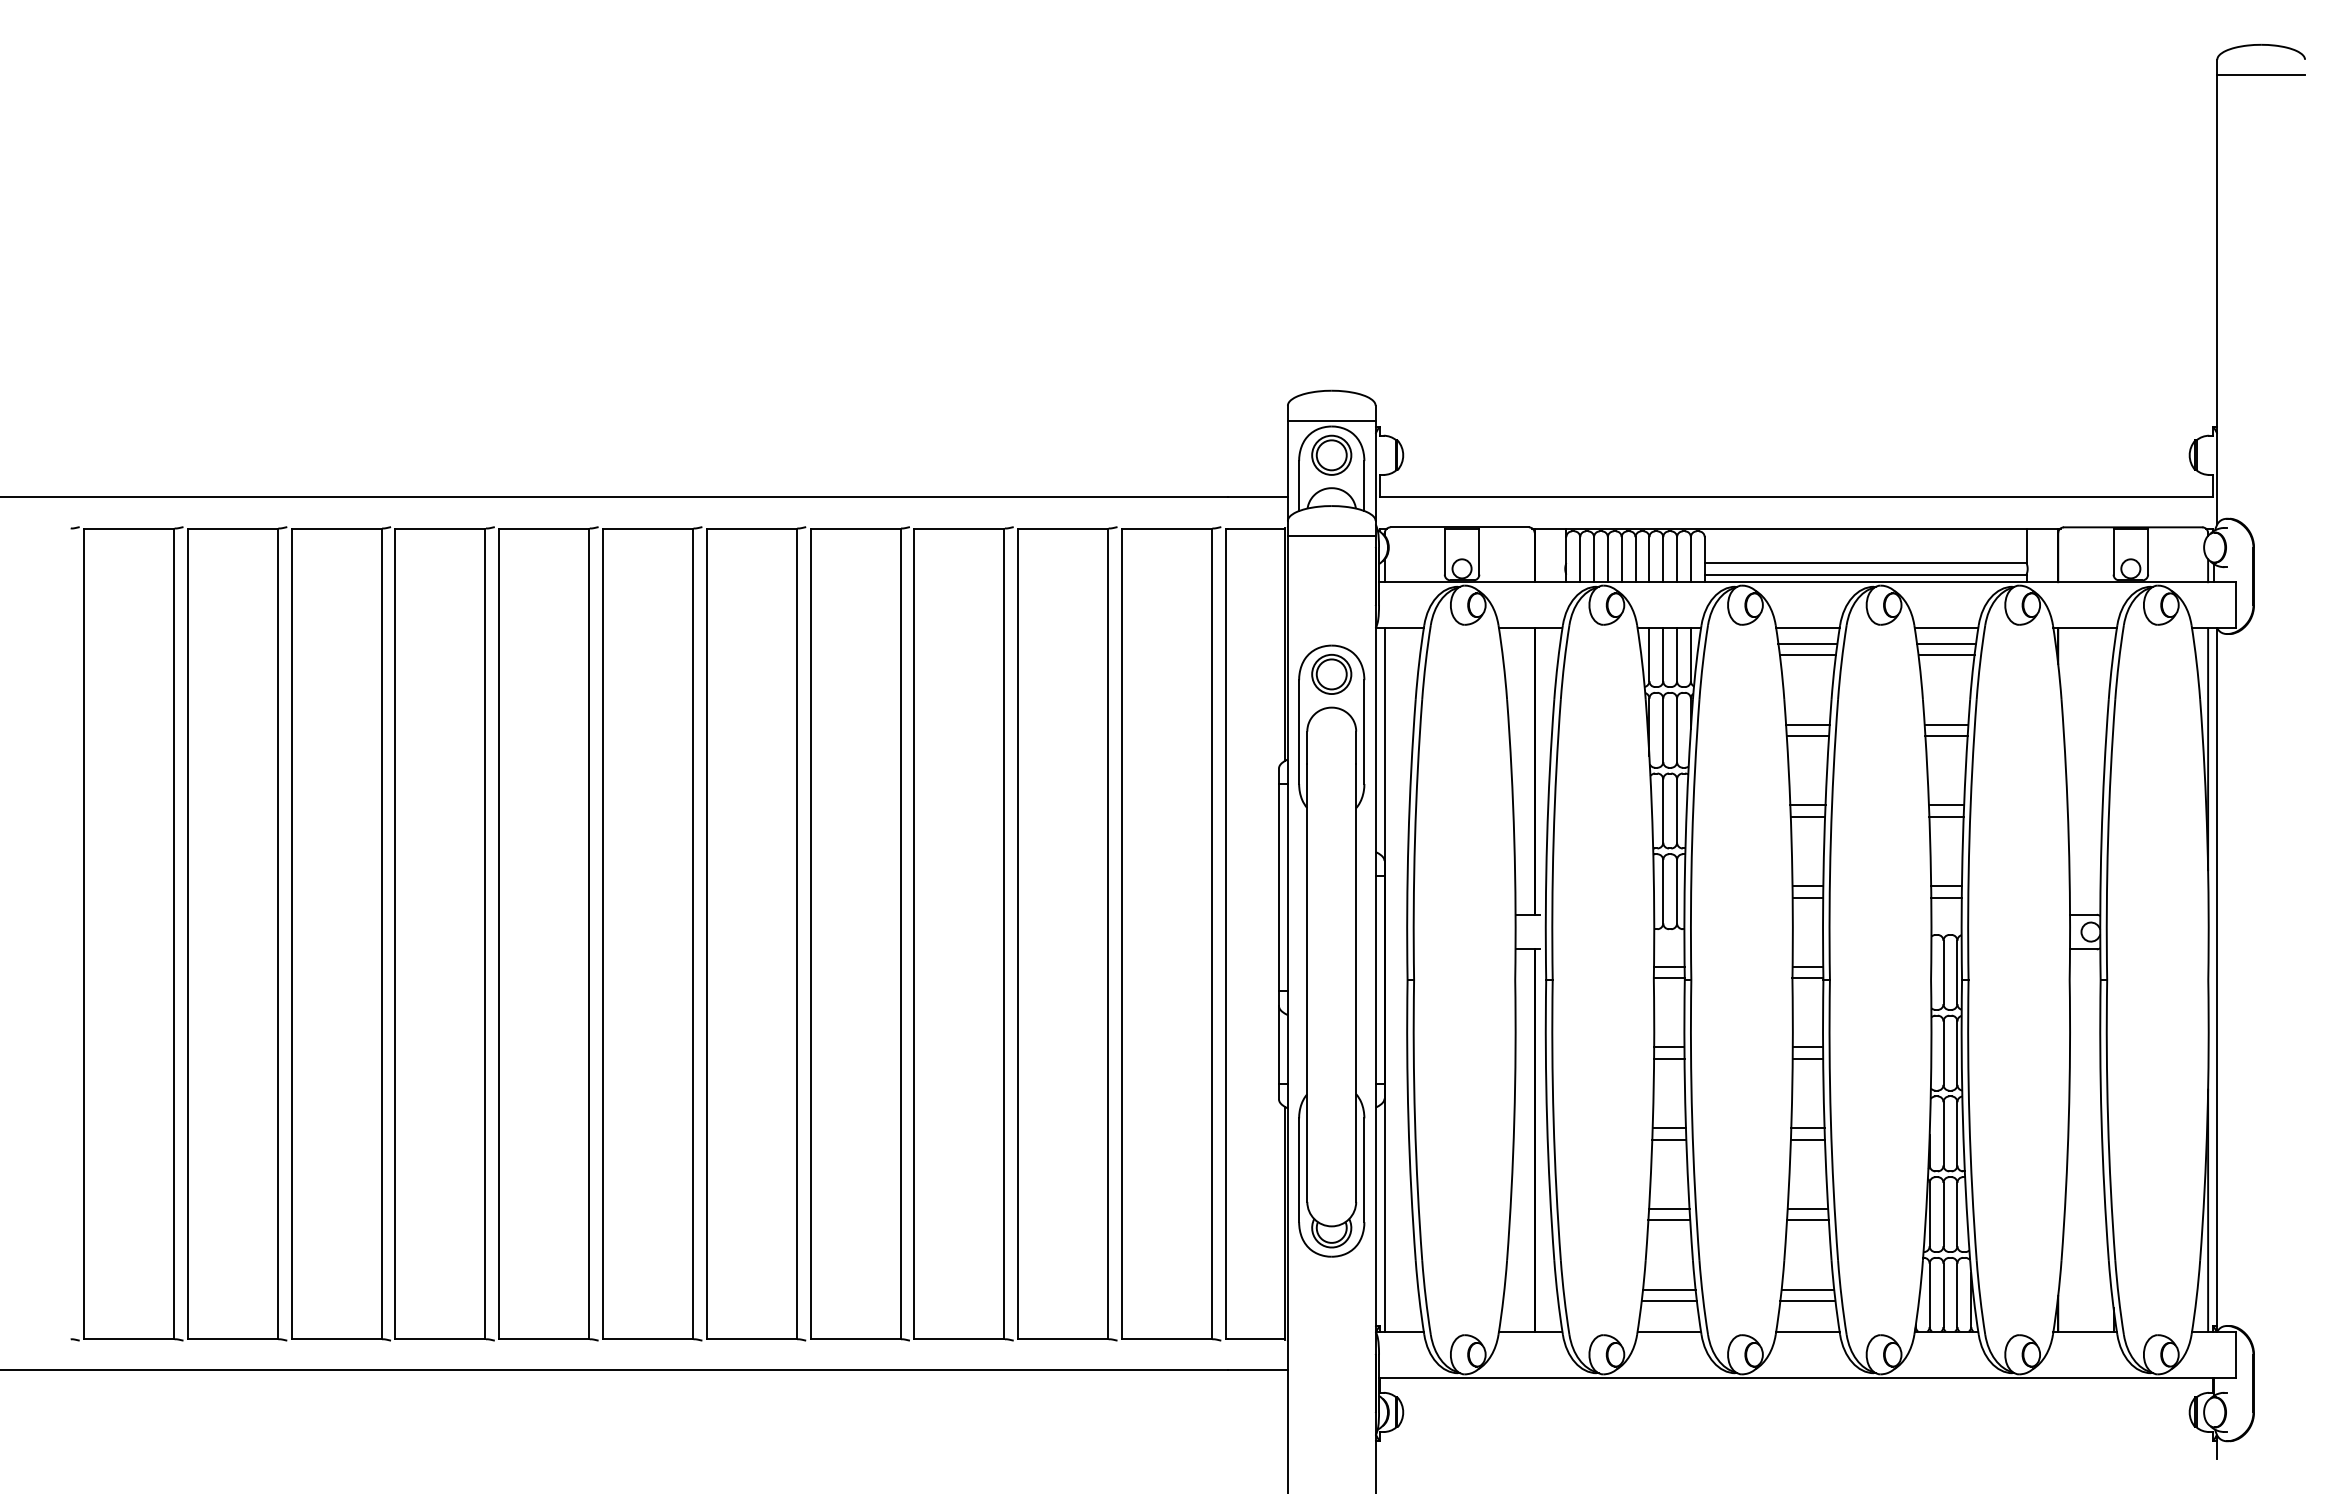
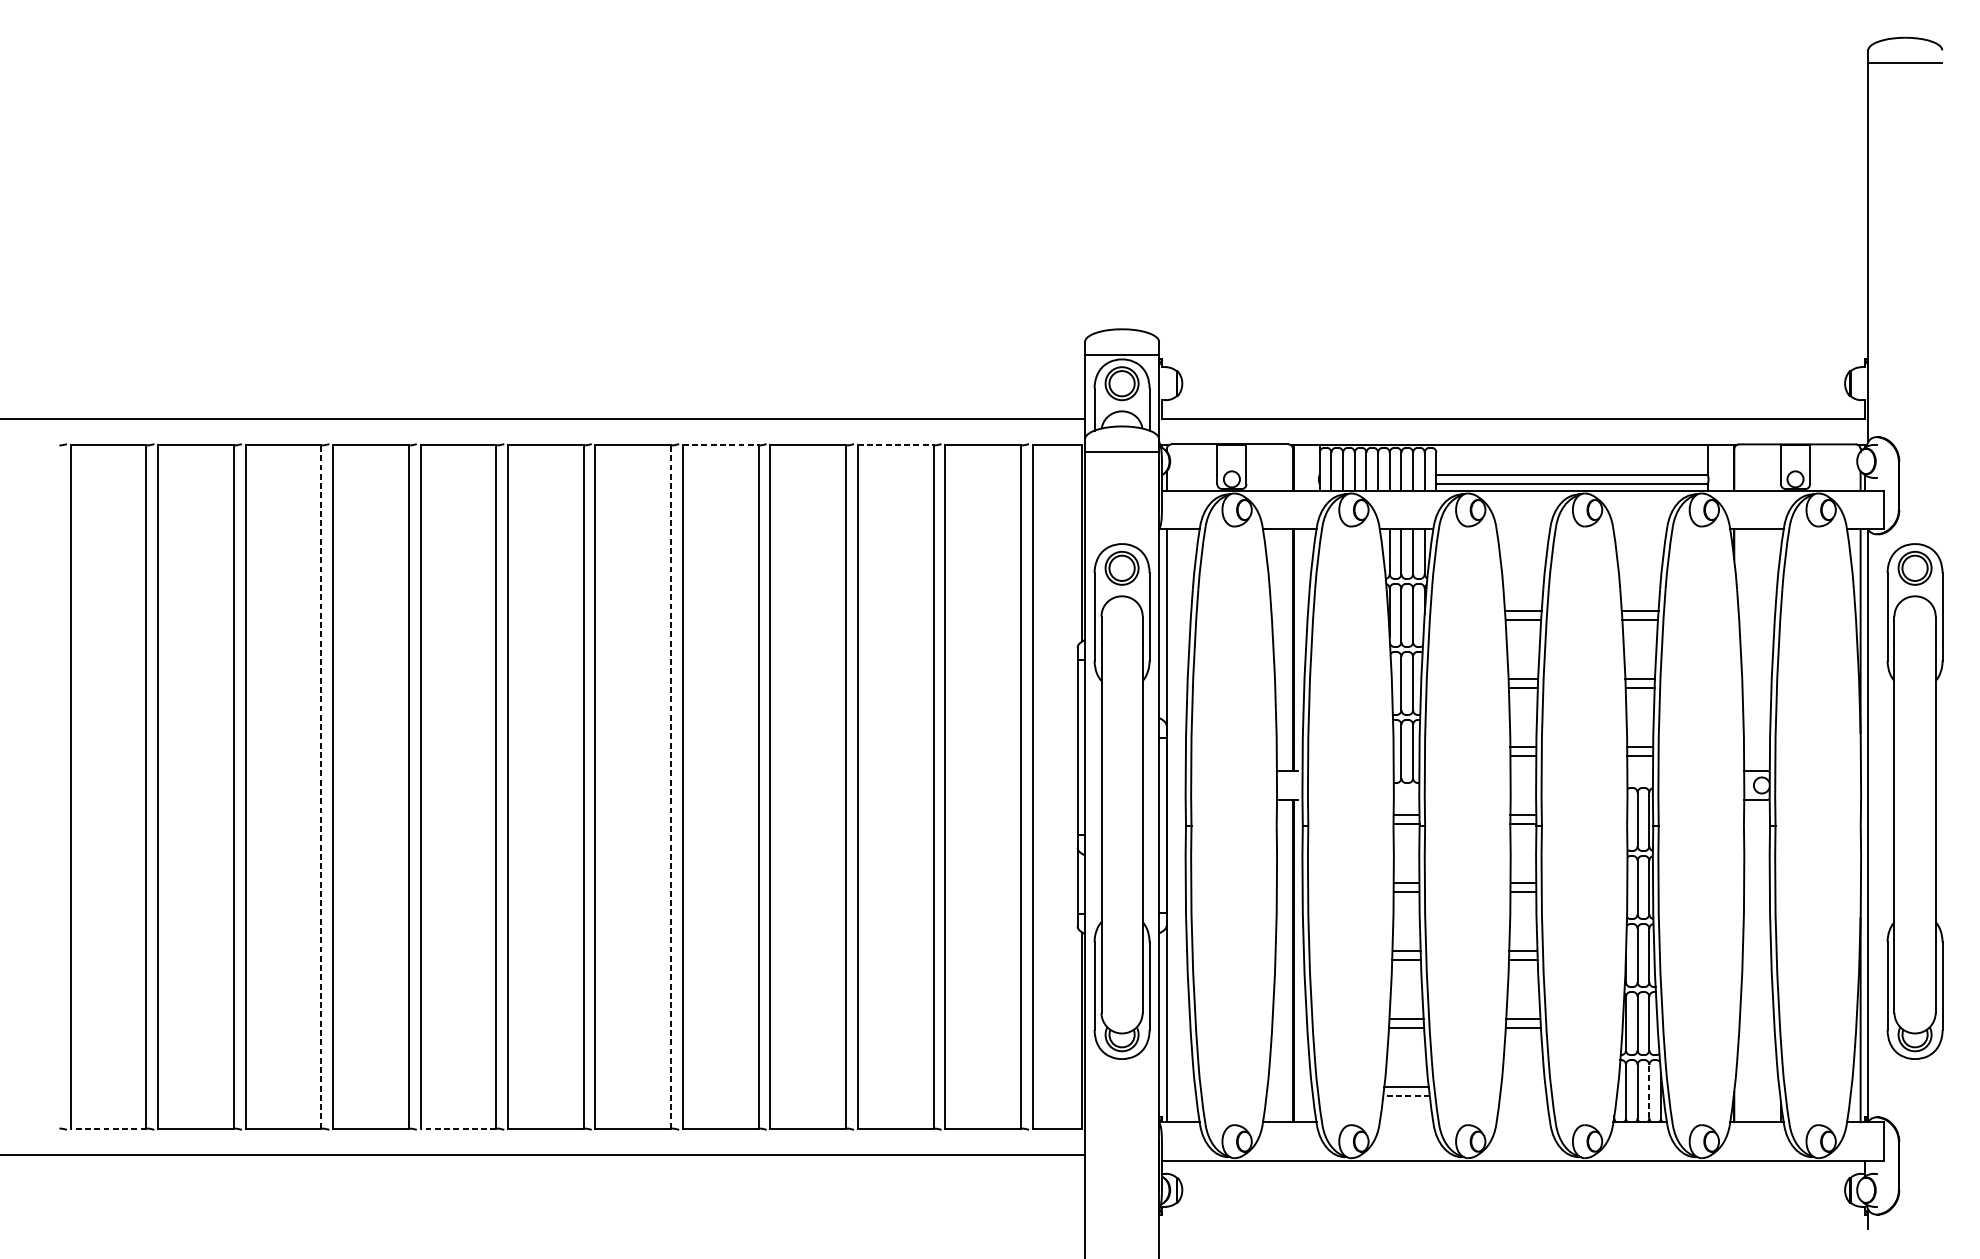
line: (855, 528) -> (720, 445), solid -> dashed
line: (1063, 528) -> (896, 445), solid -> dashed
line: (1807, 628) -> (1523, 529), removed
line: (1946, 628) -> (1640, 529), removed
line: (1807, 643) -> (1523, 542), removed
line: (1946, 643) -> (1640, 542), removed
line: (1807, 655) -> (1523, 552), removed
line: (1946, 655) -> (1640, 552), removed
line: (381, 933) -> (321, 786), solid -> dashed
line: (796, 933) -> (671, 786), solid -> dashed
part: (2272, 950) -> (1914, 800), added
line: (1807, 1289) -> (1523, 1086), removed
line: (1957, 1295) -> (1649, 1091), solid -> dashed
line: (1669, 1301) -> (1406, 1096), solid -> dashed
line: (1807, 1301) -> (1523, 1096), removed
line: (1669, 1331) -> (1406, 1122), removed
line: (1807, 1331) -> (1523, 1122), removed
line: (129, 1339) -> (108, 1128), solid -> dashed
line: (544, 1339) -> (458, 1128), solid -> dashed

